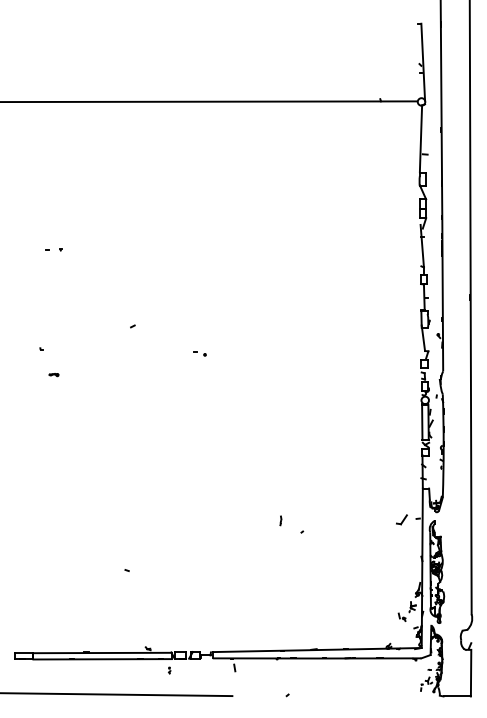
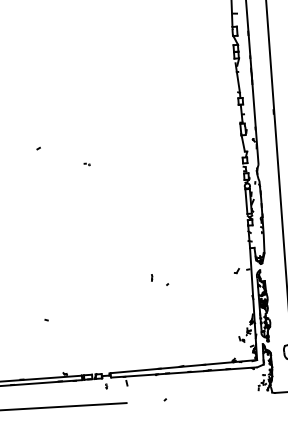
part: (200, 353) -> (87, 164), size x0.62
part: (401, 519) -> (236, 270), size x0.62
part: (169, 670) -> (106, 386), moved

